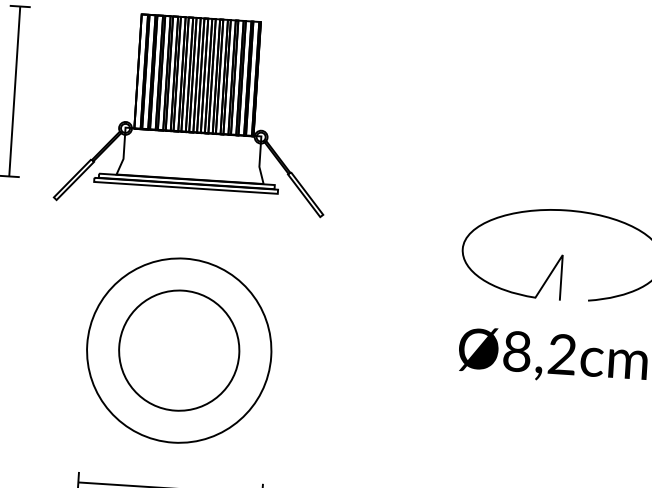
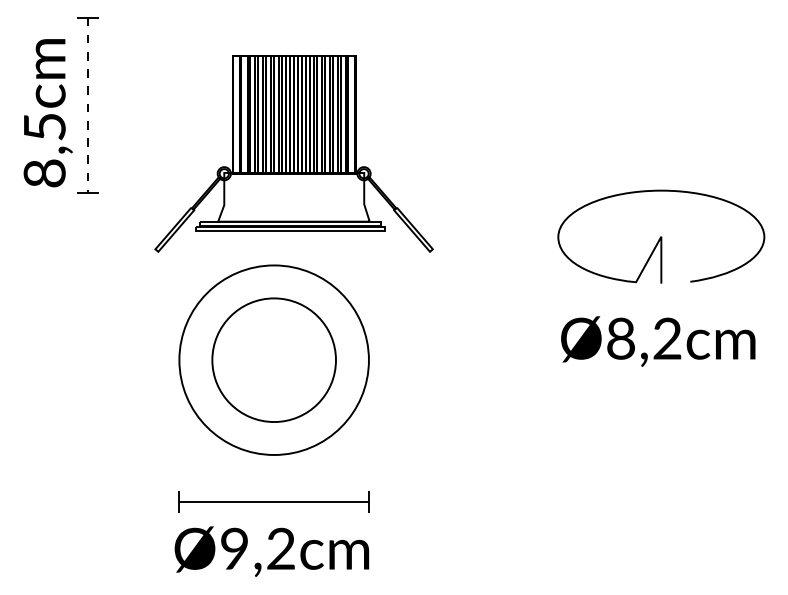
line: (15, 91) -> (88, 105), solid -> dashed
part: (193, 113) -> (293, 153), moved

